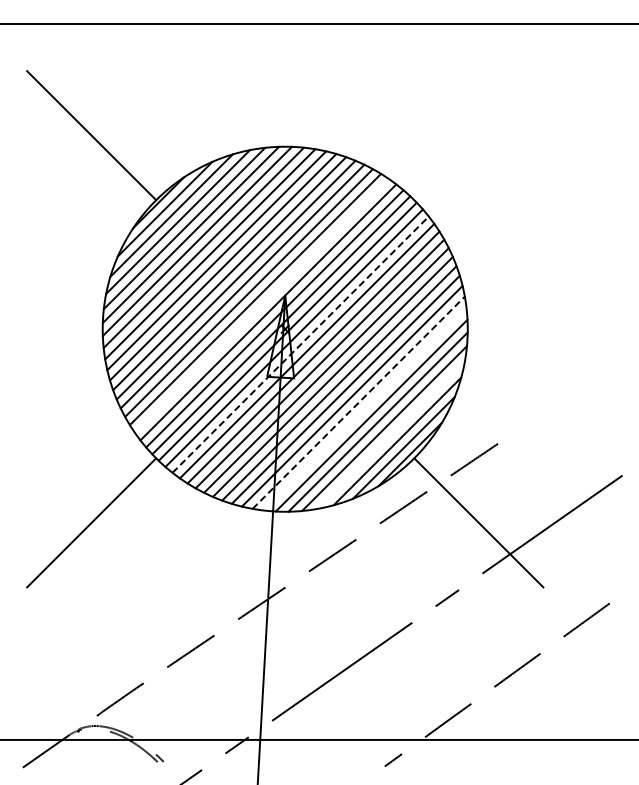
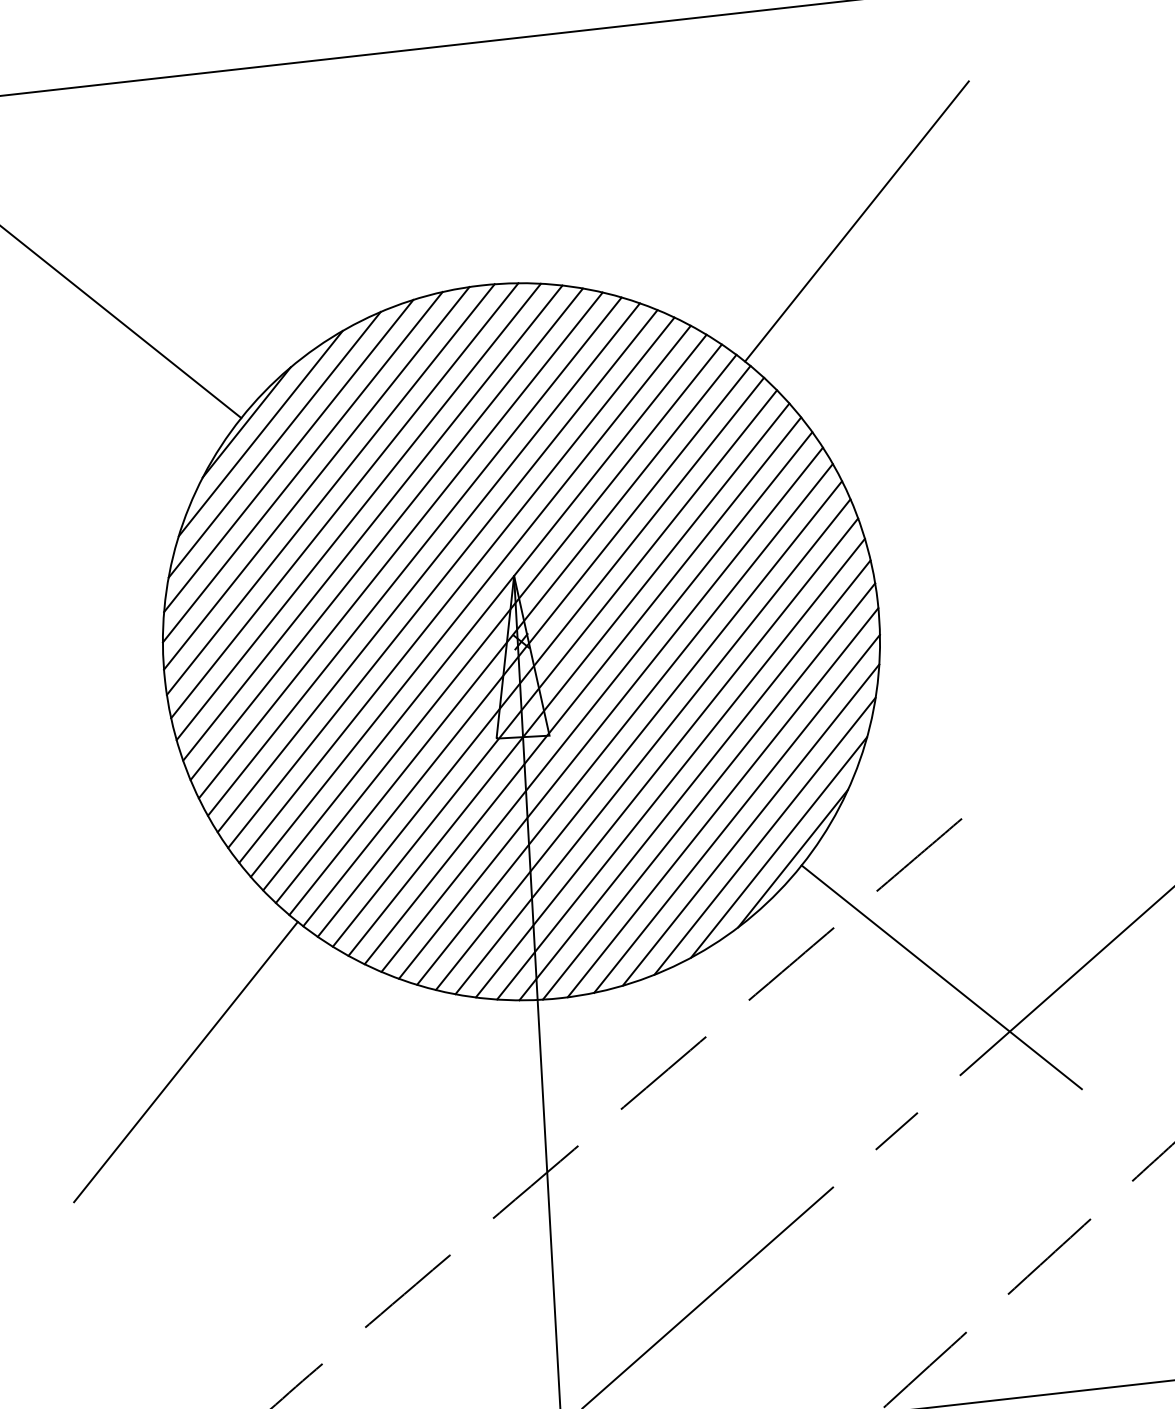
line: (478, 135) -> (856, 221), added
line: (261, 305) -> (469, 600), added
line: (301, 344) -> (556, 667), dashed -> solid
line: (359, 402) -> (682, 768), dashed -> solid
line: (364, 408) -> (693, 779), added
line: (390, 434) -> (749, 824), added

